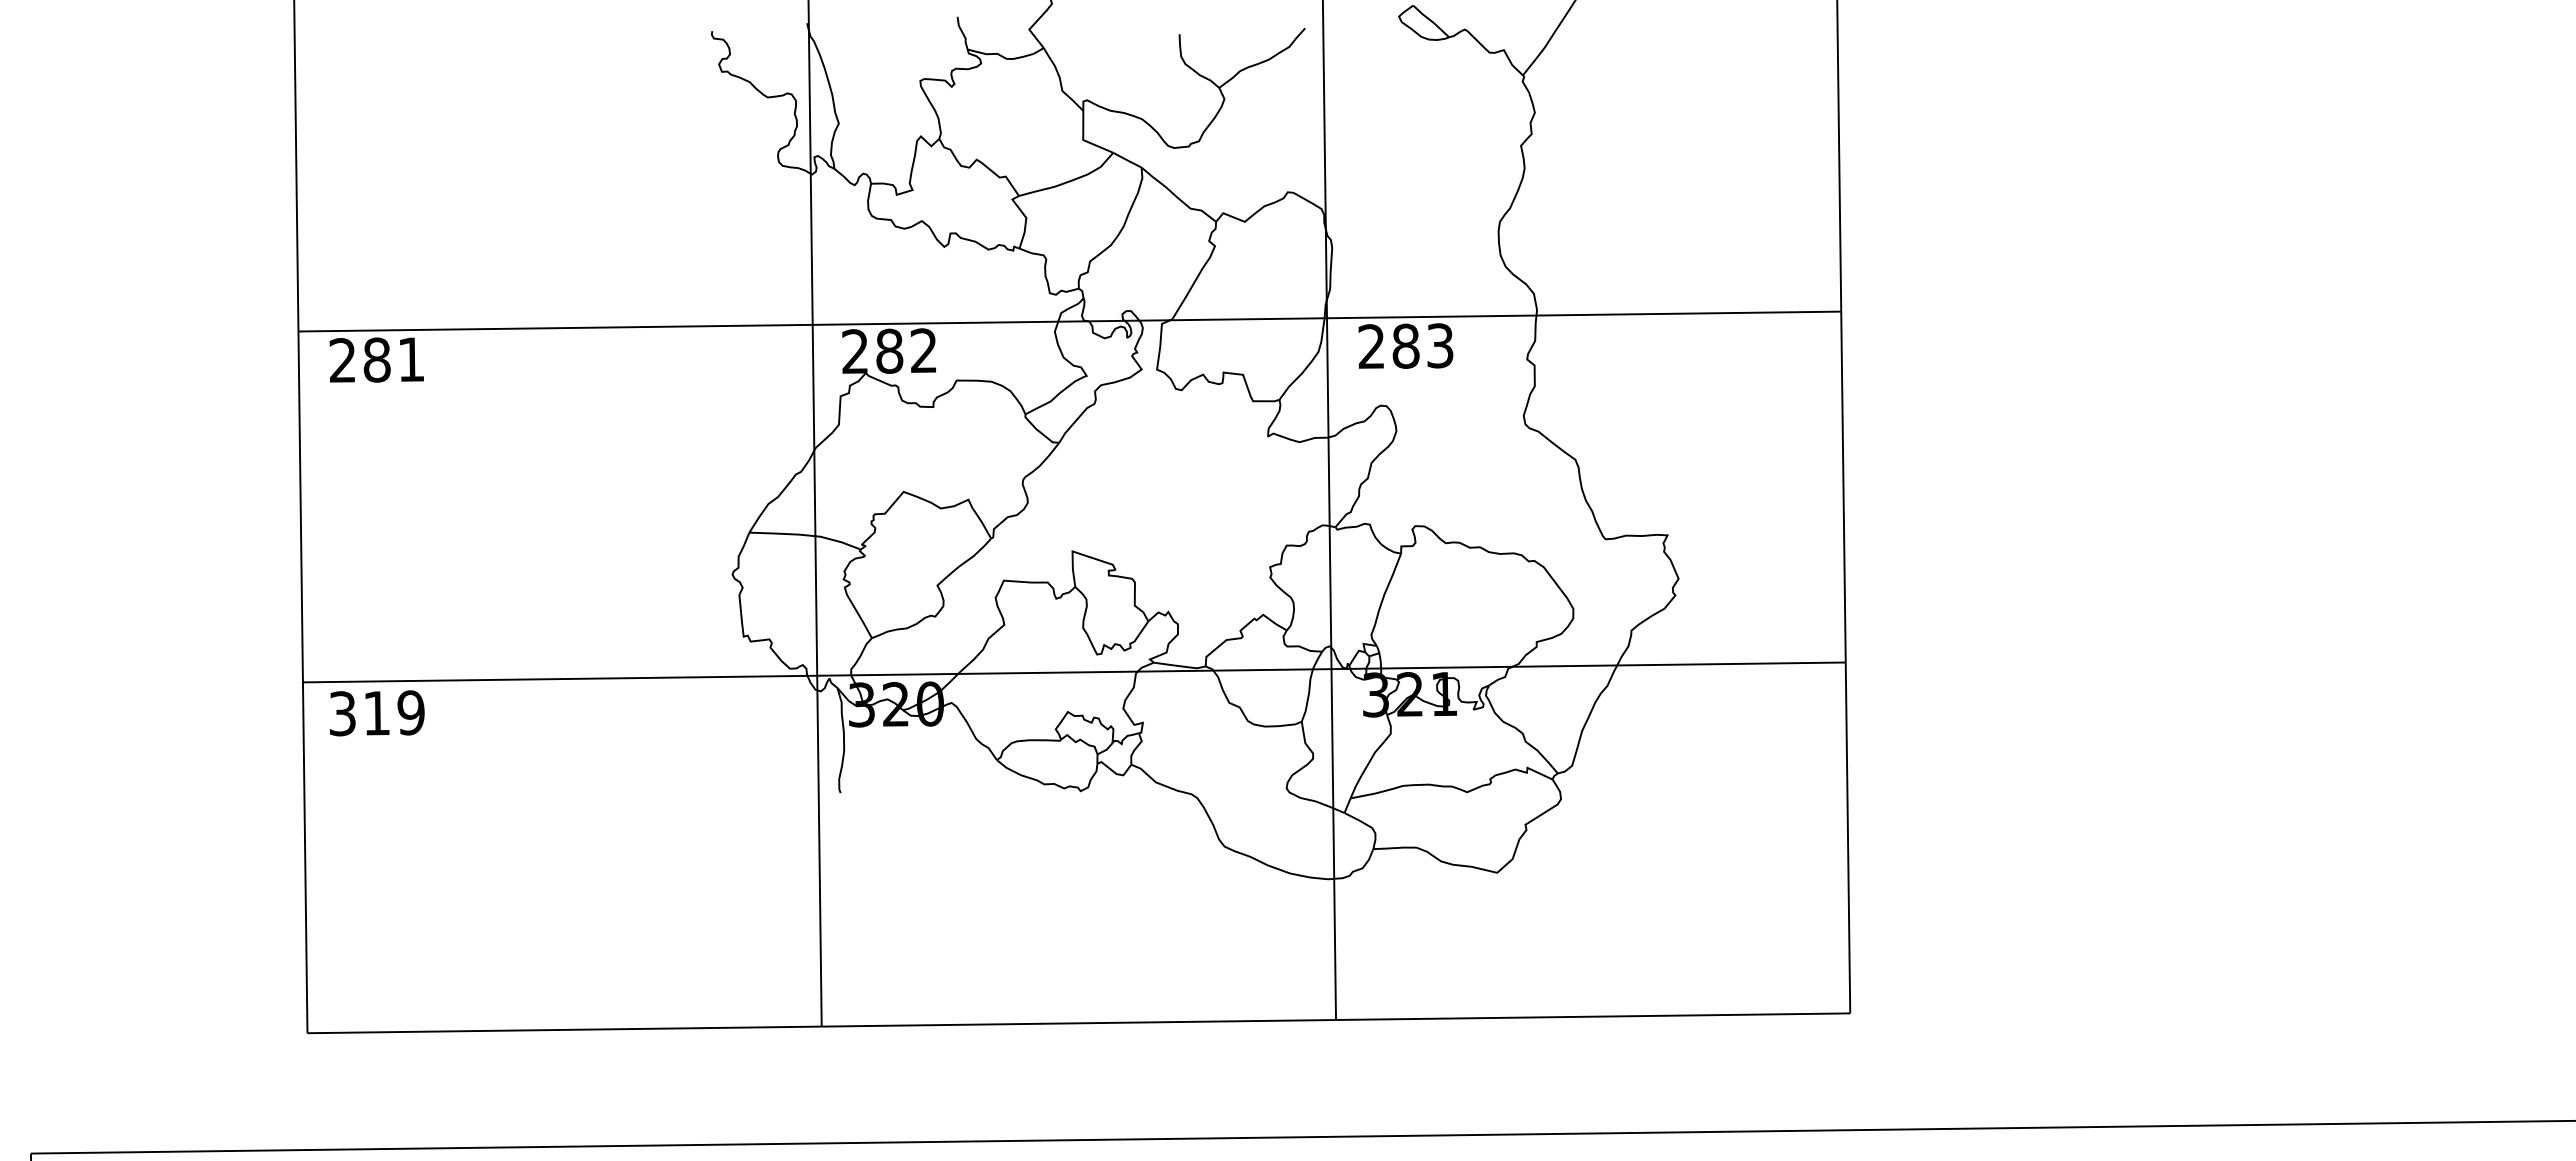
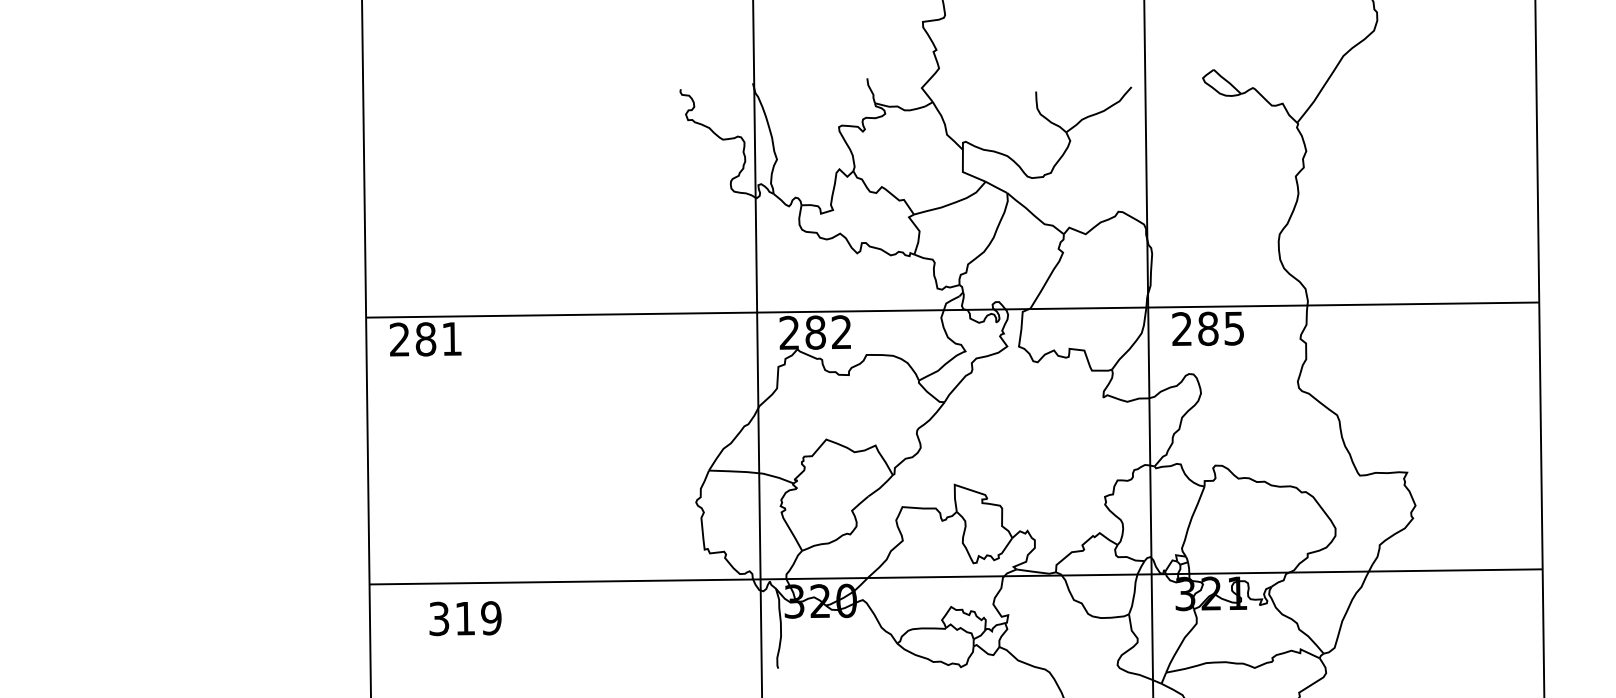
text: (1440, 345) -> (1234, 328), 283 -> 285
text: (377, 713) -> (465, 618), moved

